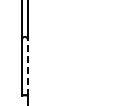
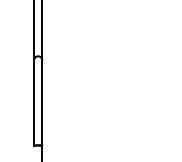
line: (27, 67) -> (42, 103), dashed -> solid

